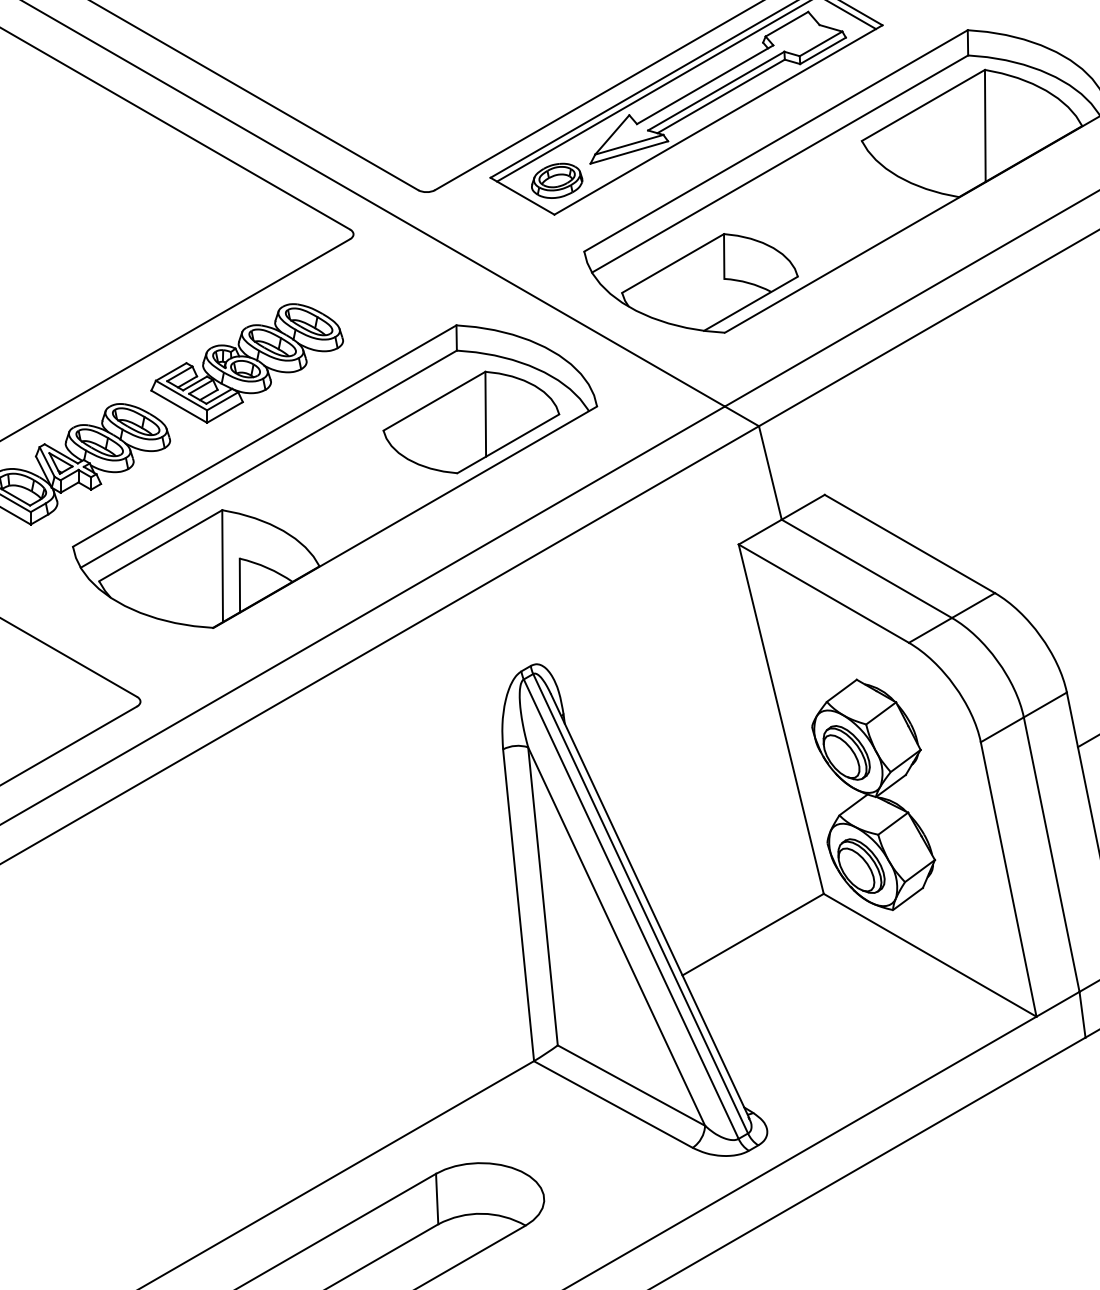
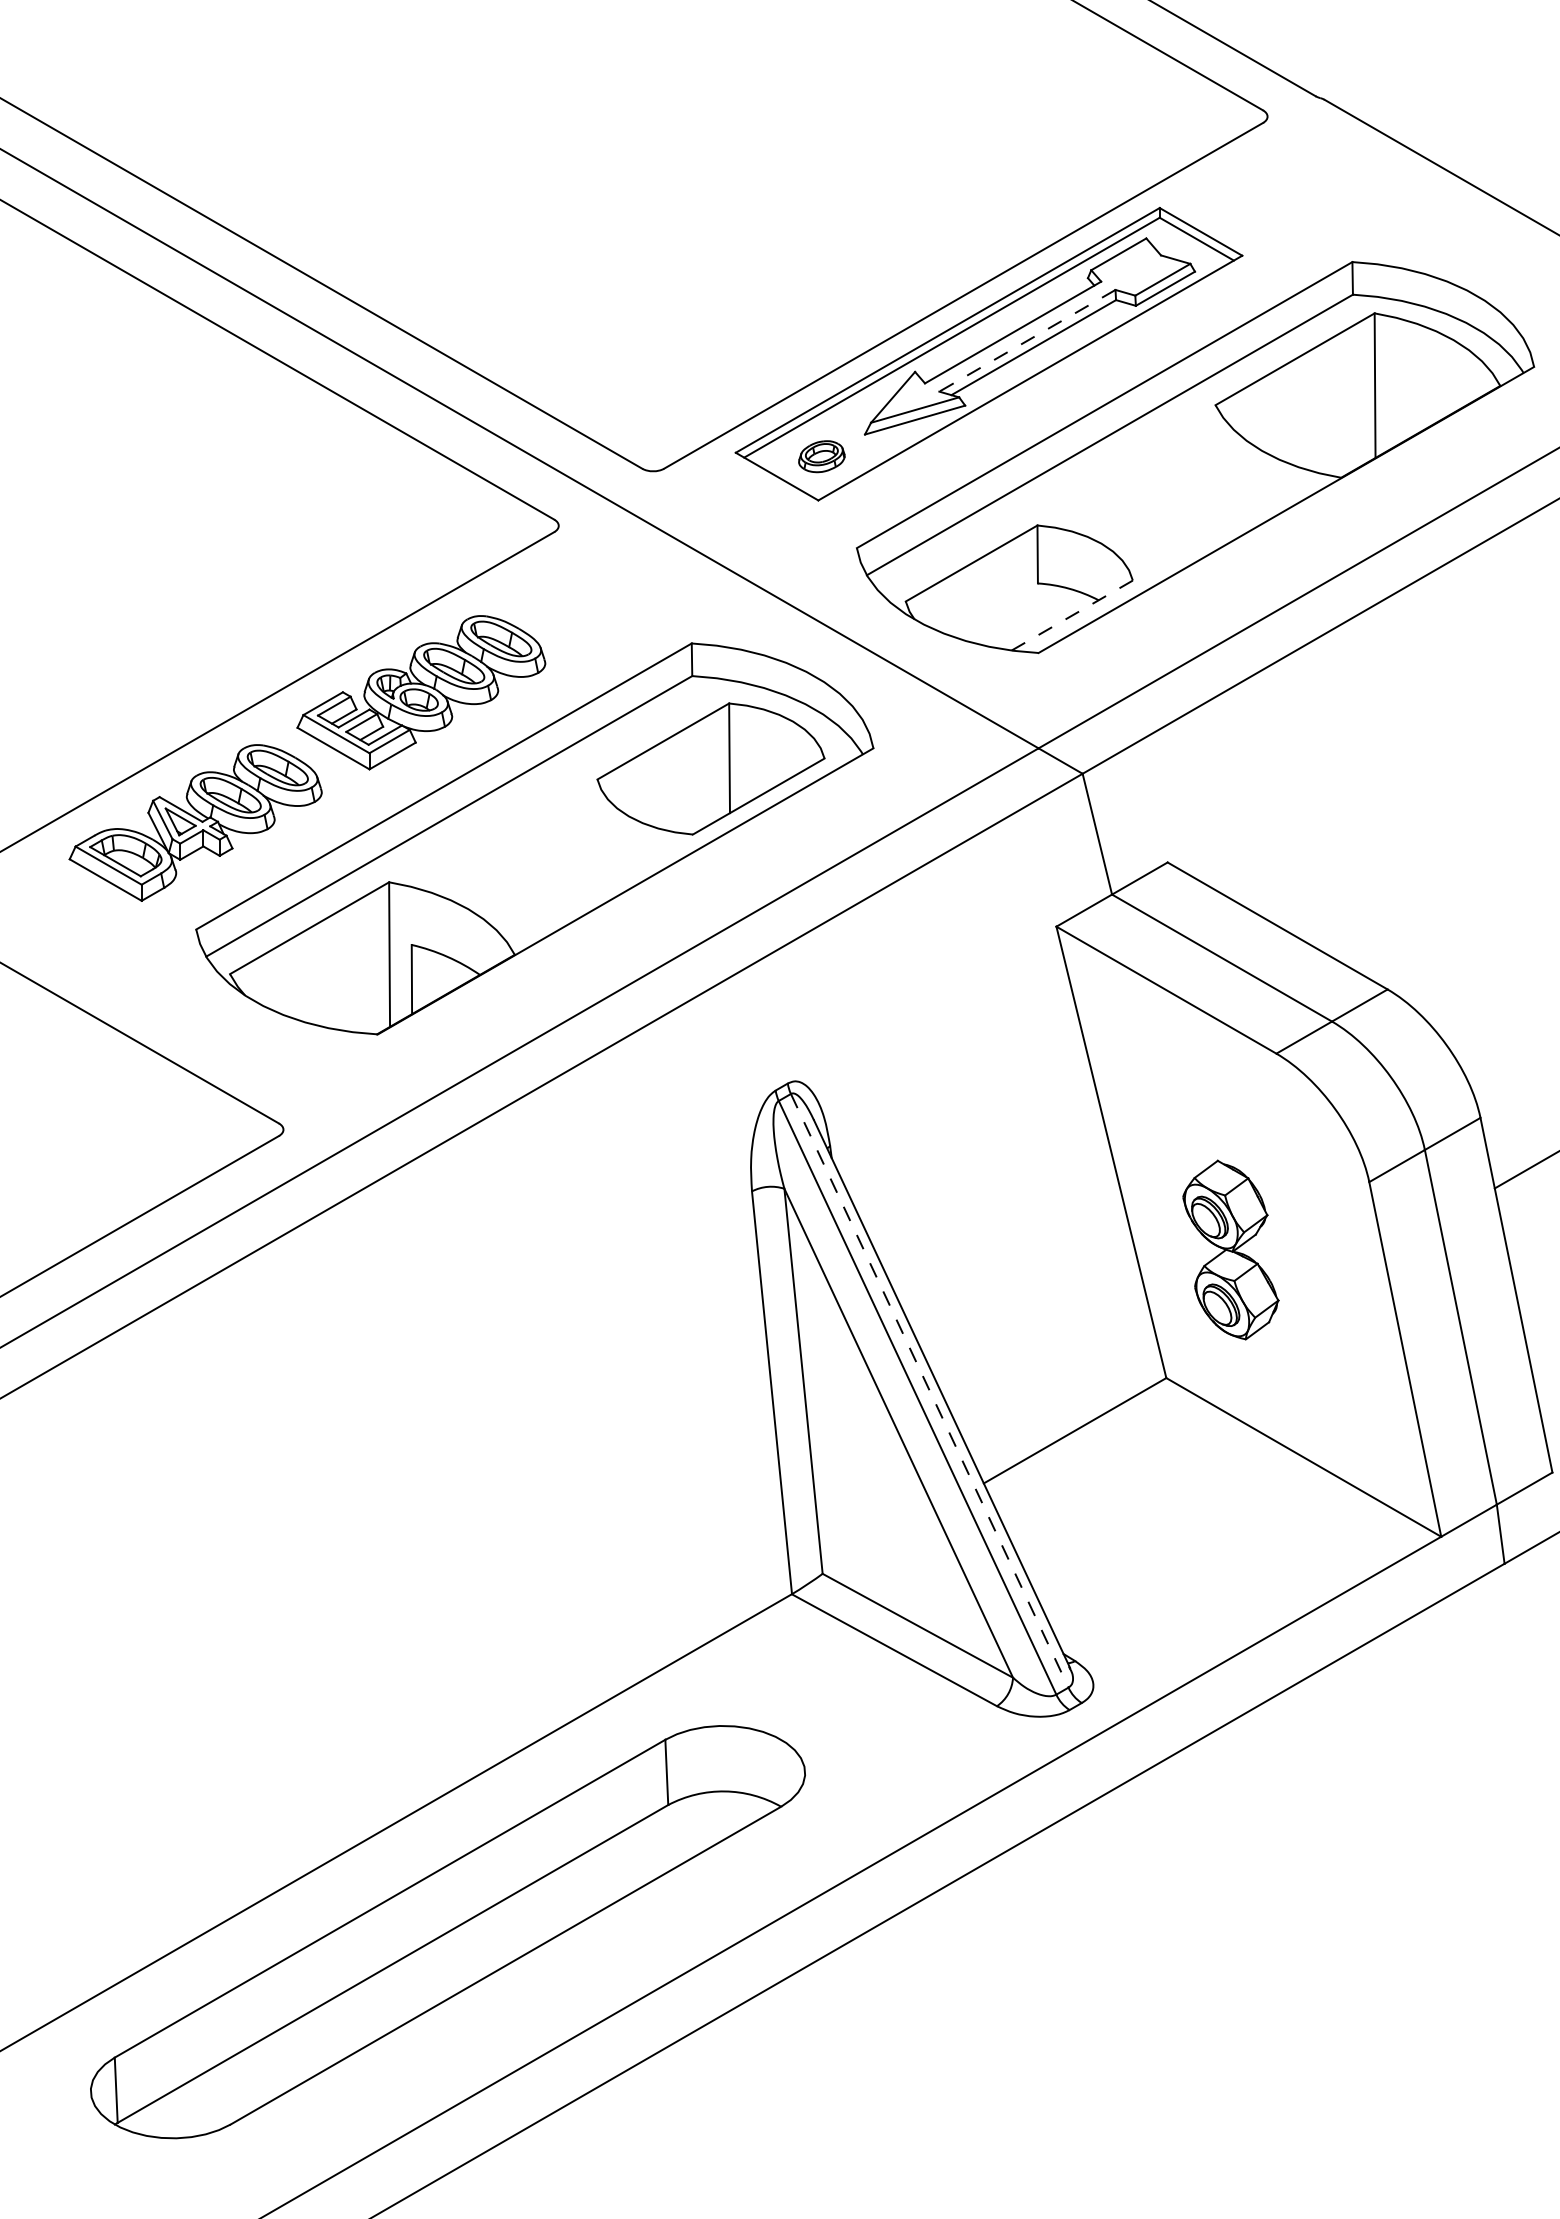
line: (716, 90) -> (1027, 340), solid -> dashed
part: (556, 180) -> (821, 456), size x0.7
line: (751, 303) -> (1072, 615), solid -> dashed
part: (873, 794) -> (1230, 1249), size x0.6
line: (640, 903) -> (929, 1390), solid -> dashed

